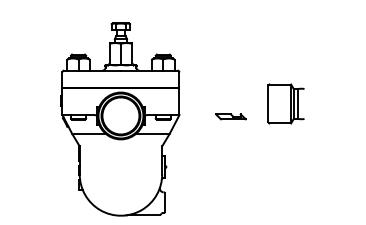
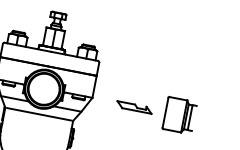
part: (285, 103) -> (179, 115), moved
part: (230, 116) -> (134, 107), size x1.43
line: (120, 146) -> (38, 114), added

